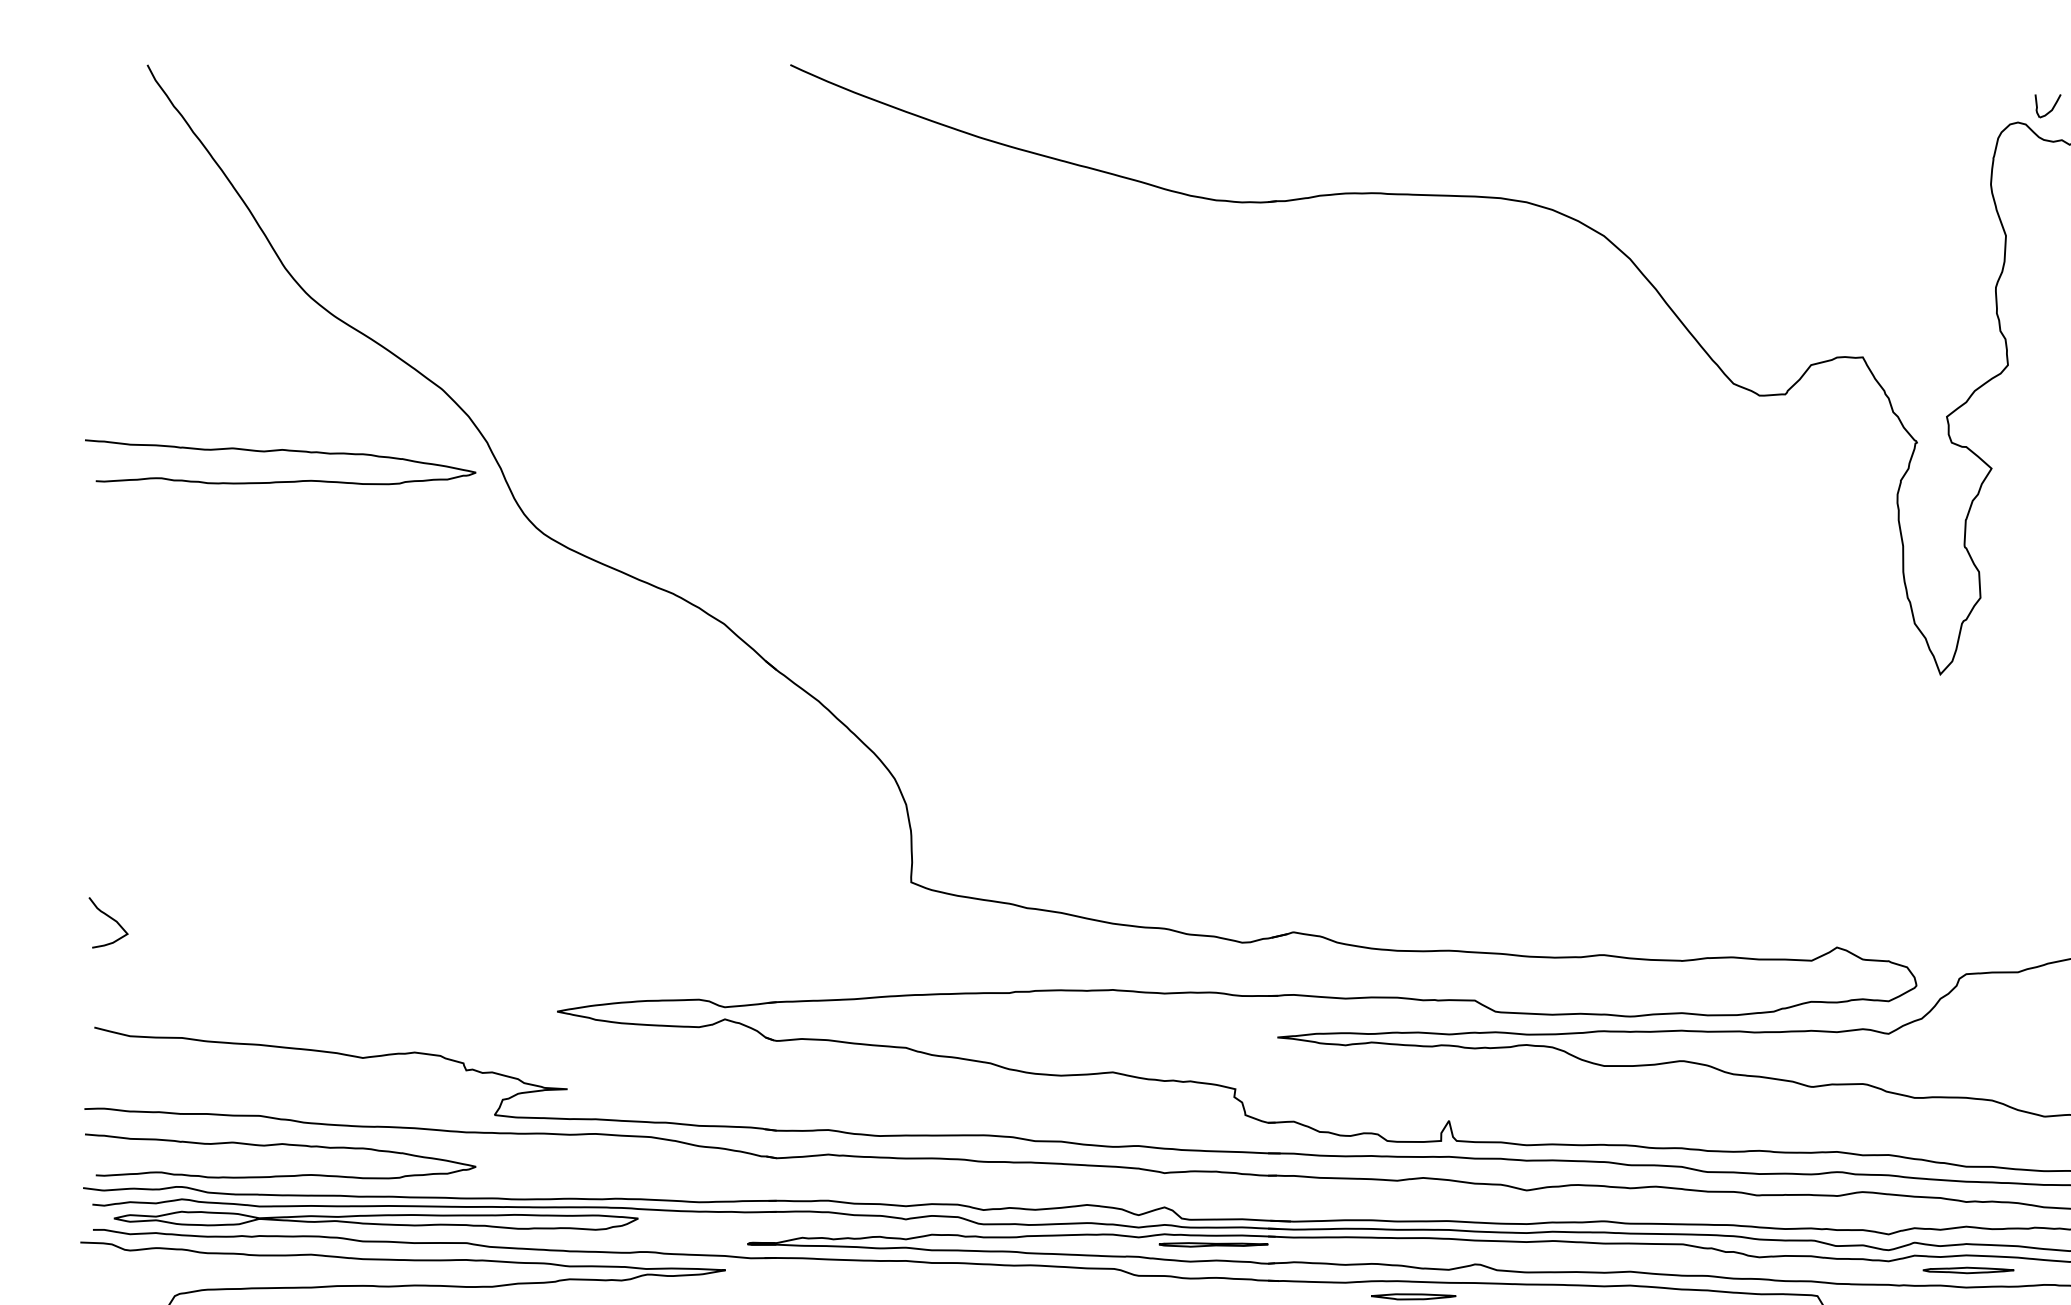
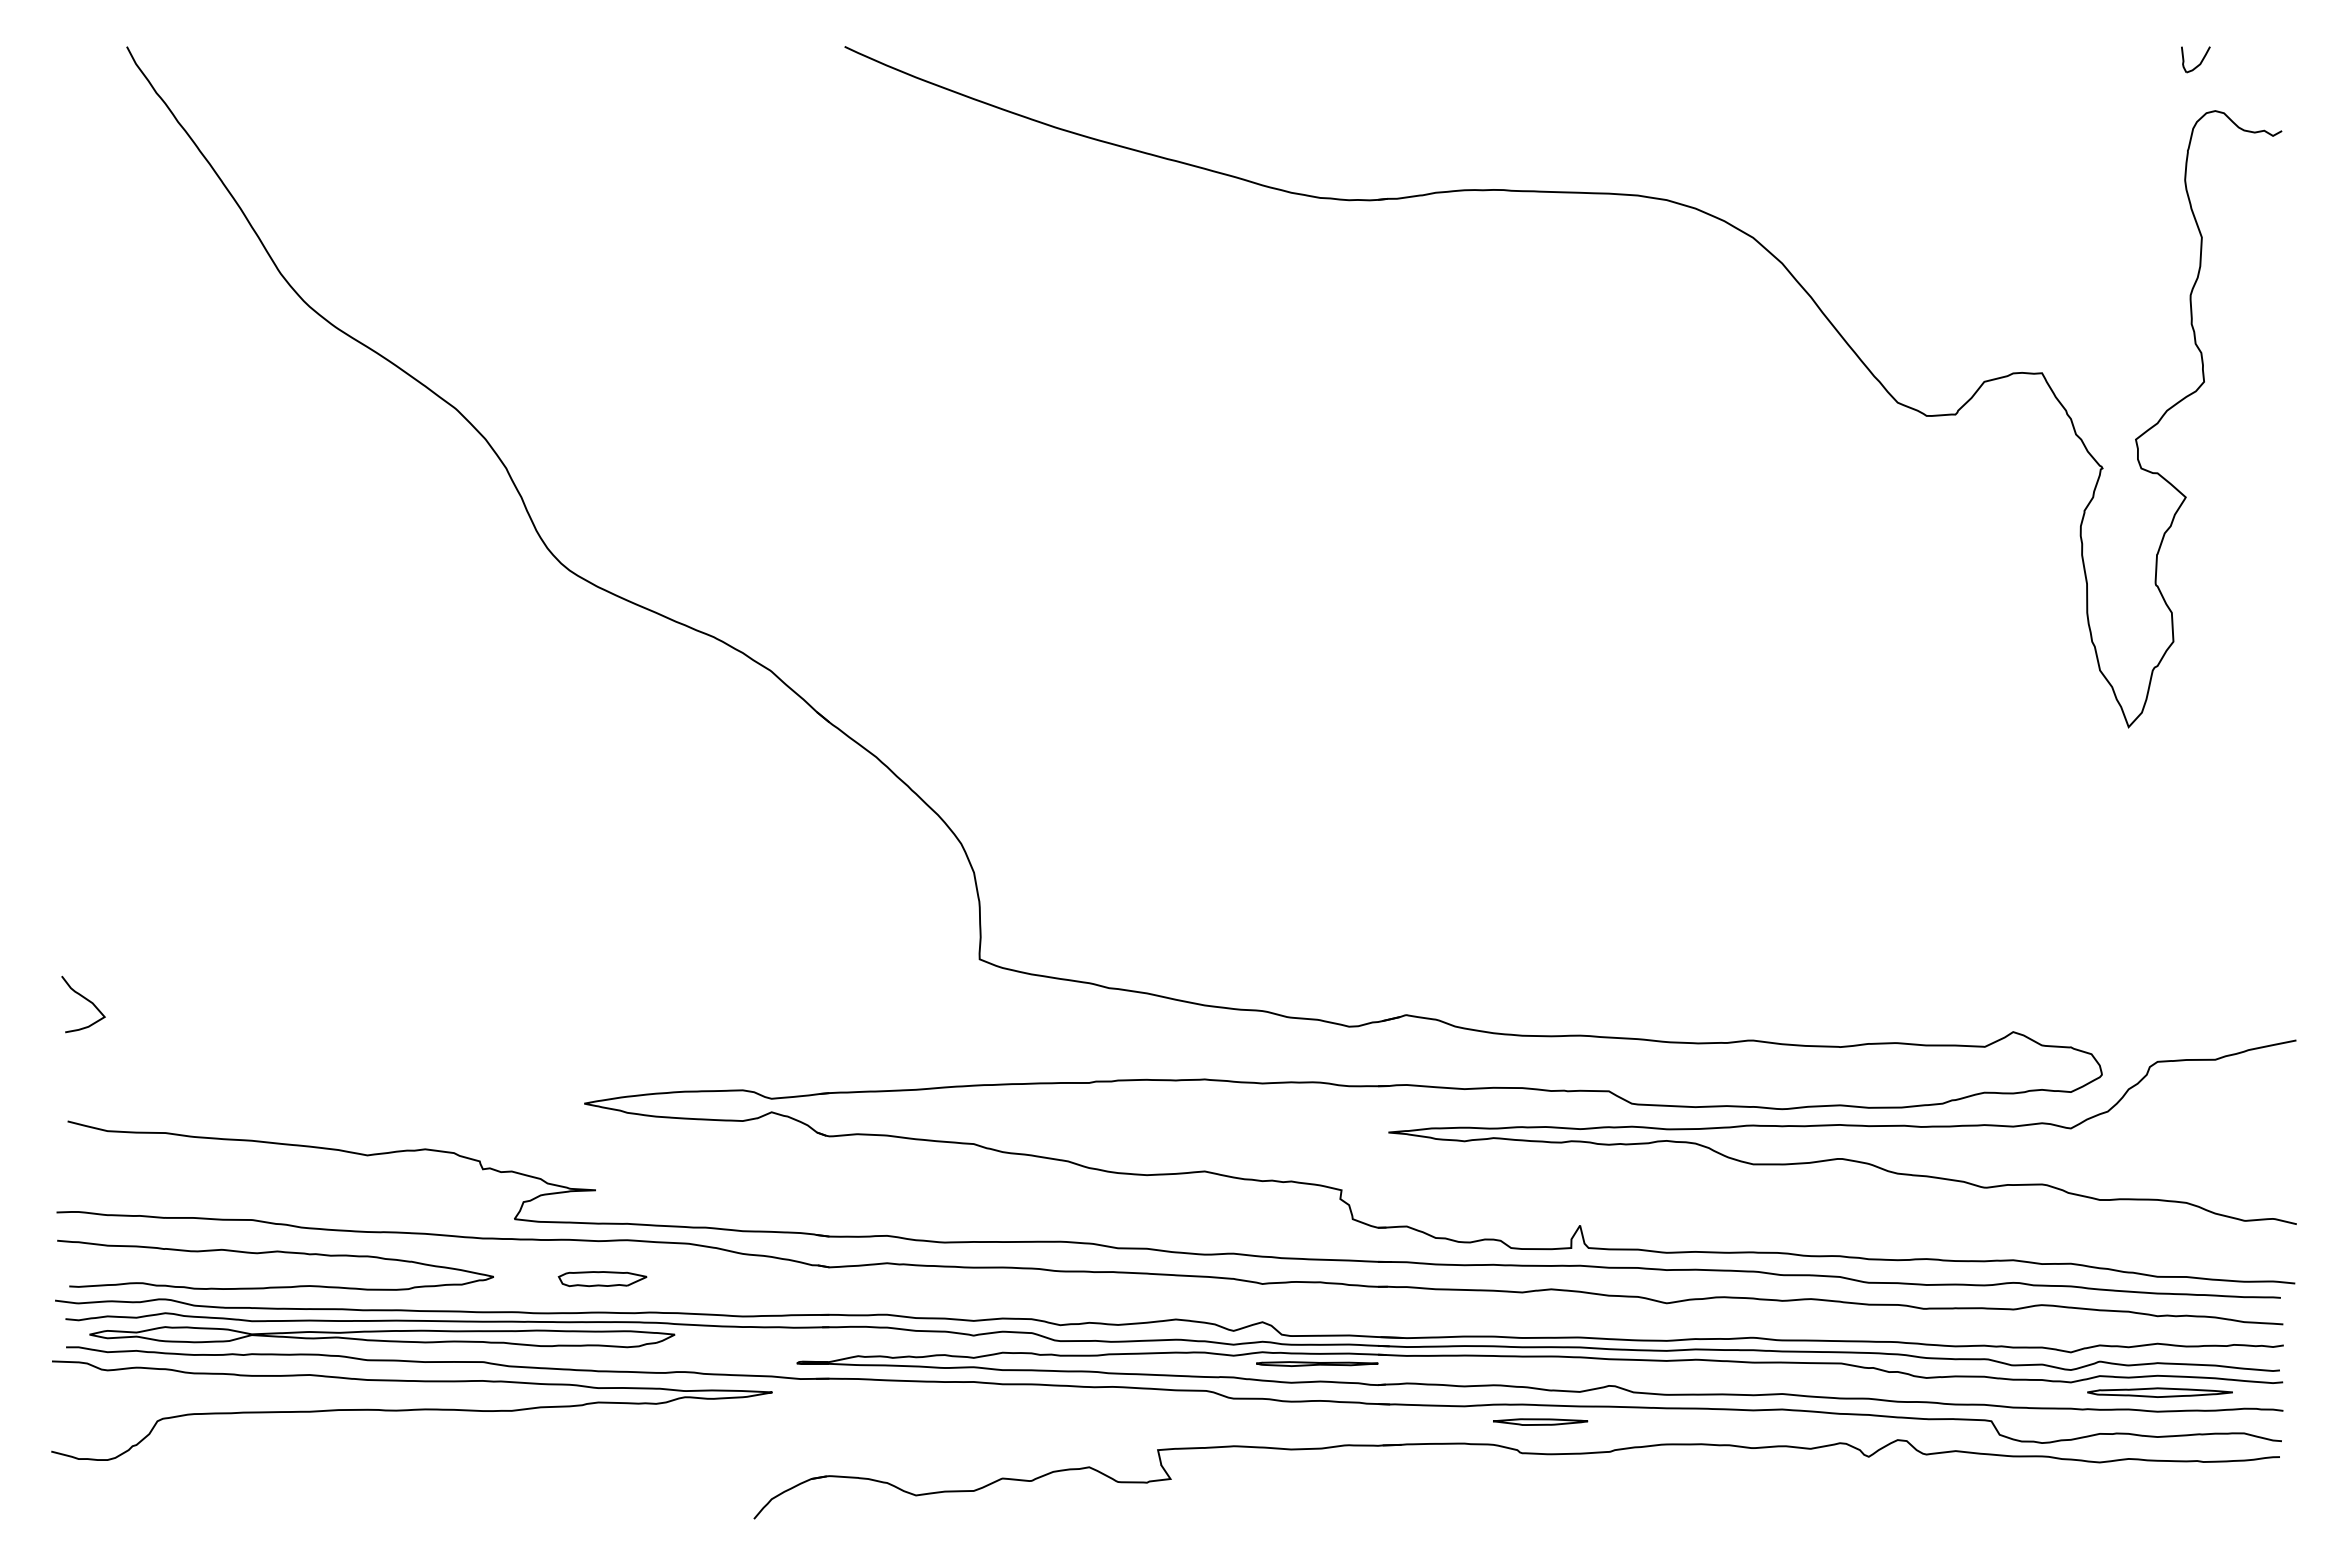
part: (2047, 105) -> (2195, 59), moved
curve: (280, 450) -> (275, 477), removed
part: (573, 1169) -> (602, 1279), added
part: (1968, 1270) -> (2159, 1392), size x1.43

